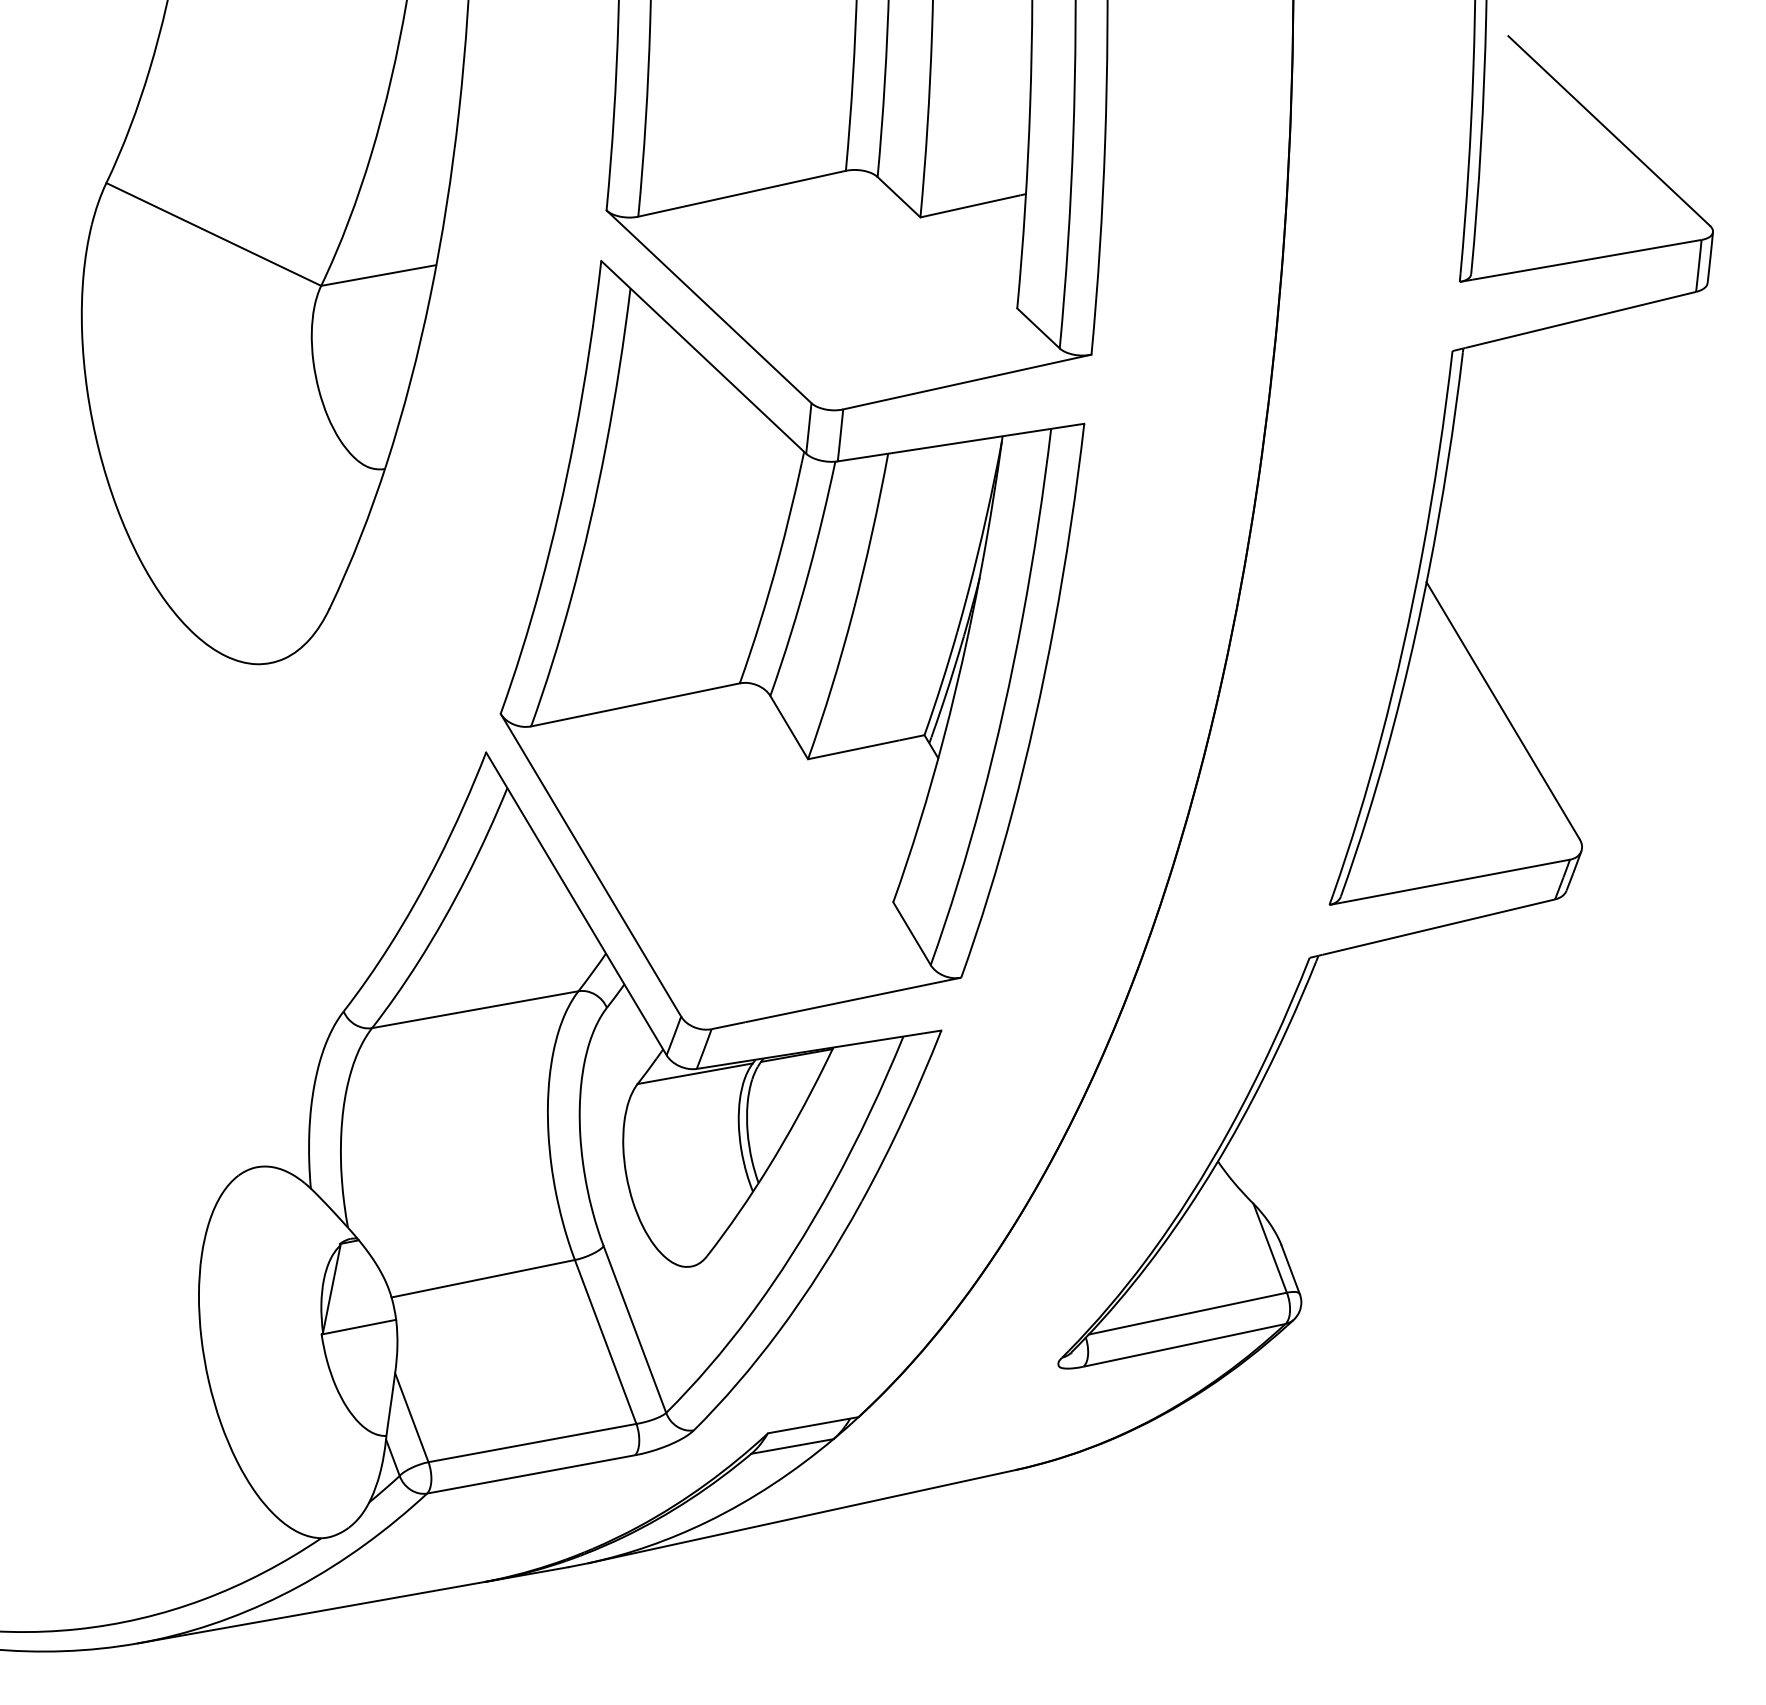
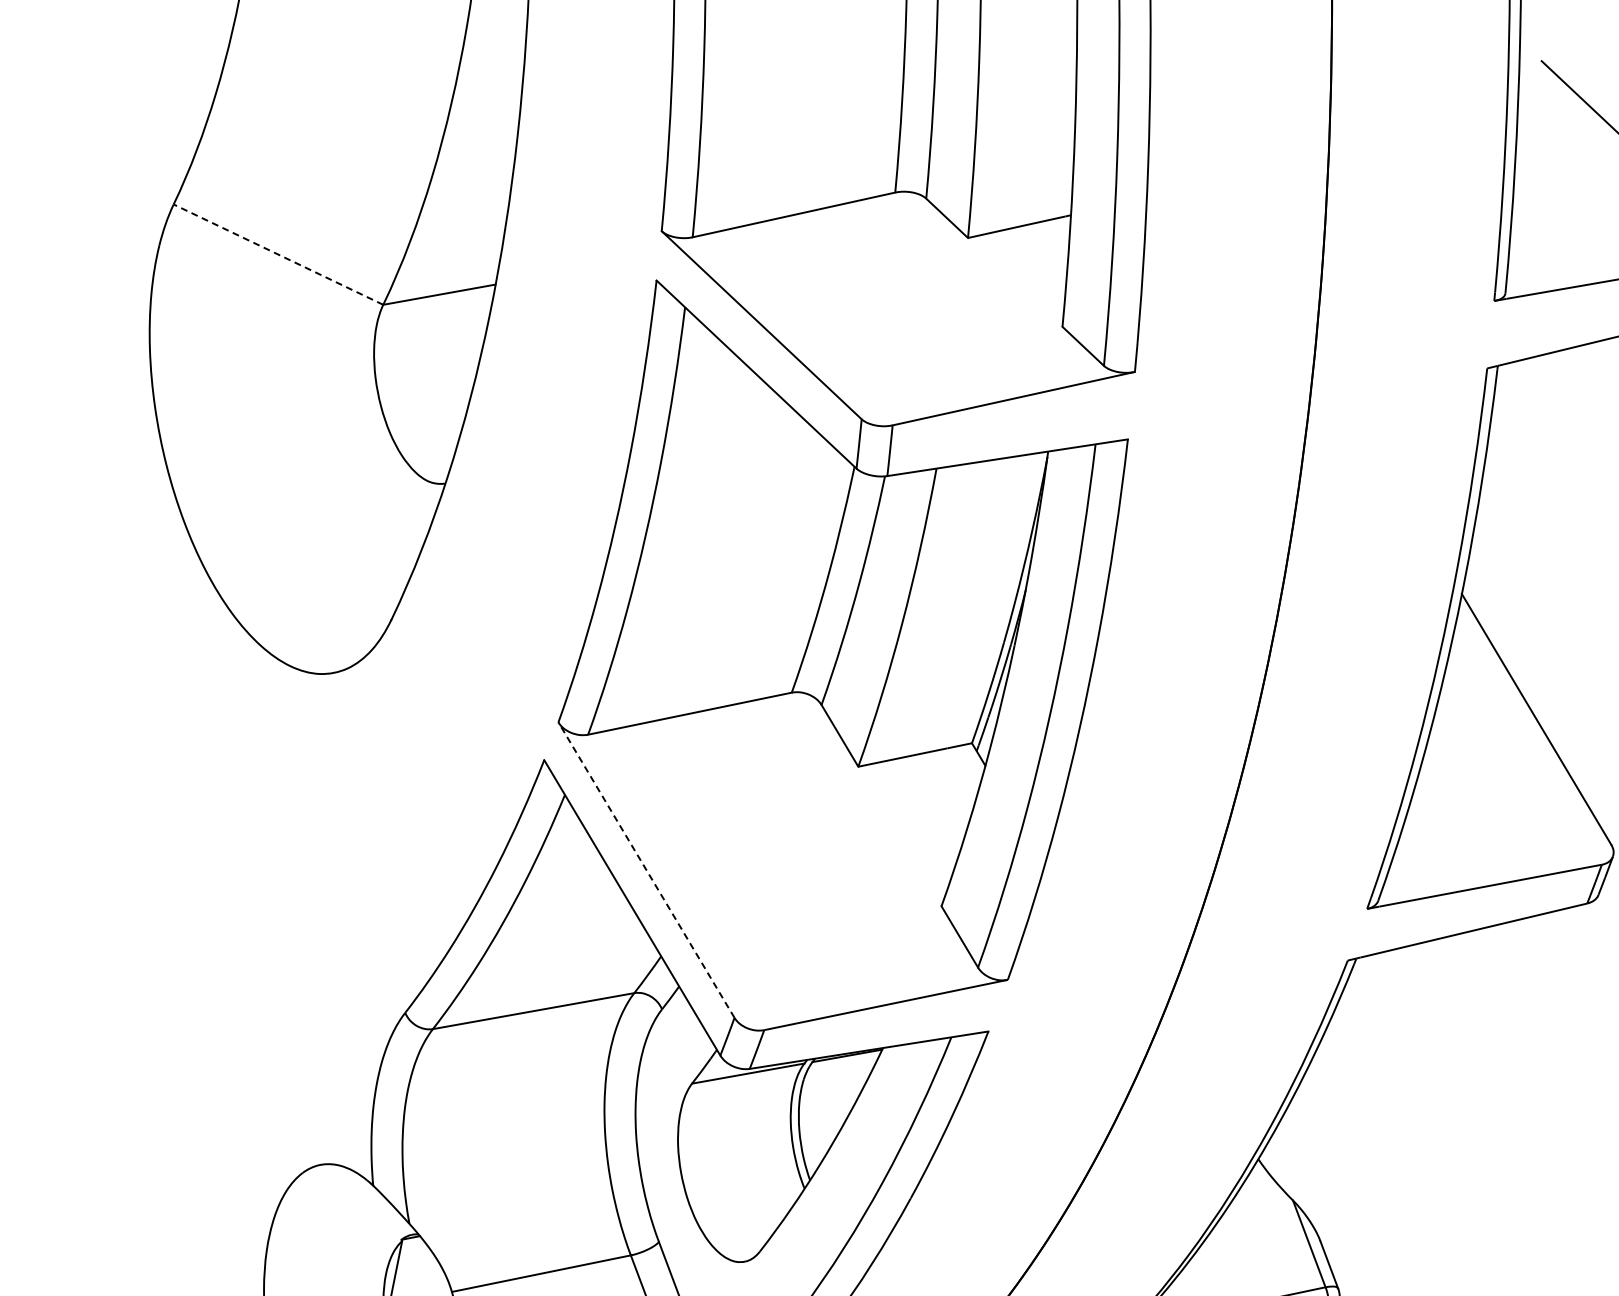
line: (213, 234) -> (278, 254), solid -> dashed
line: (590, 864) -> (646, 869), solid -> dashed

